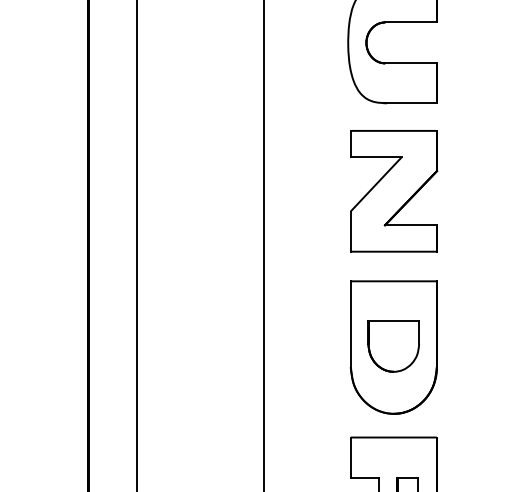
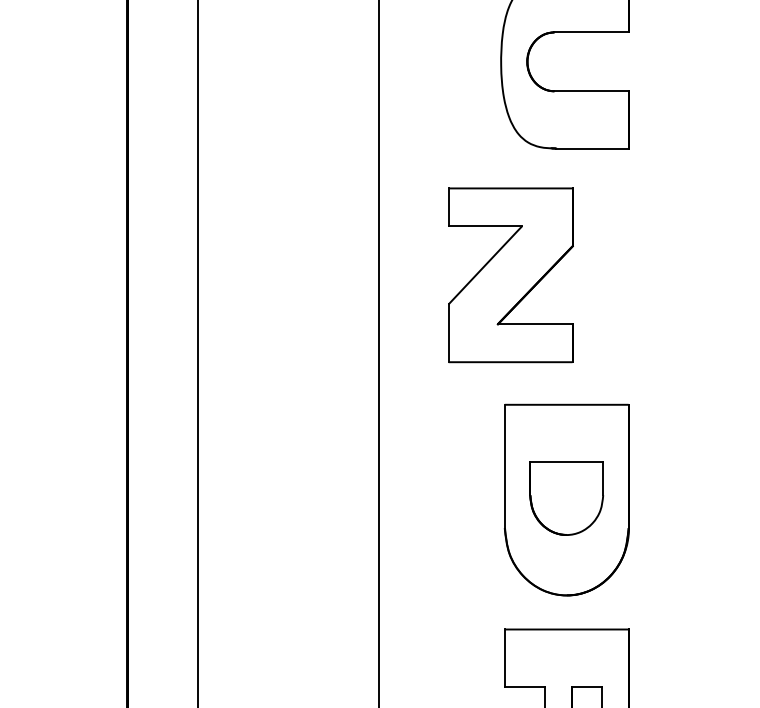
part: (394, 191) -> (511, 275), moved

